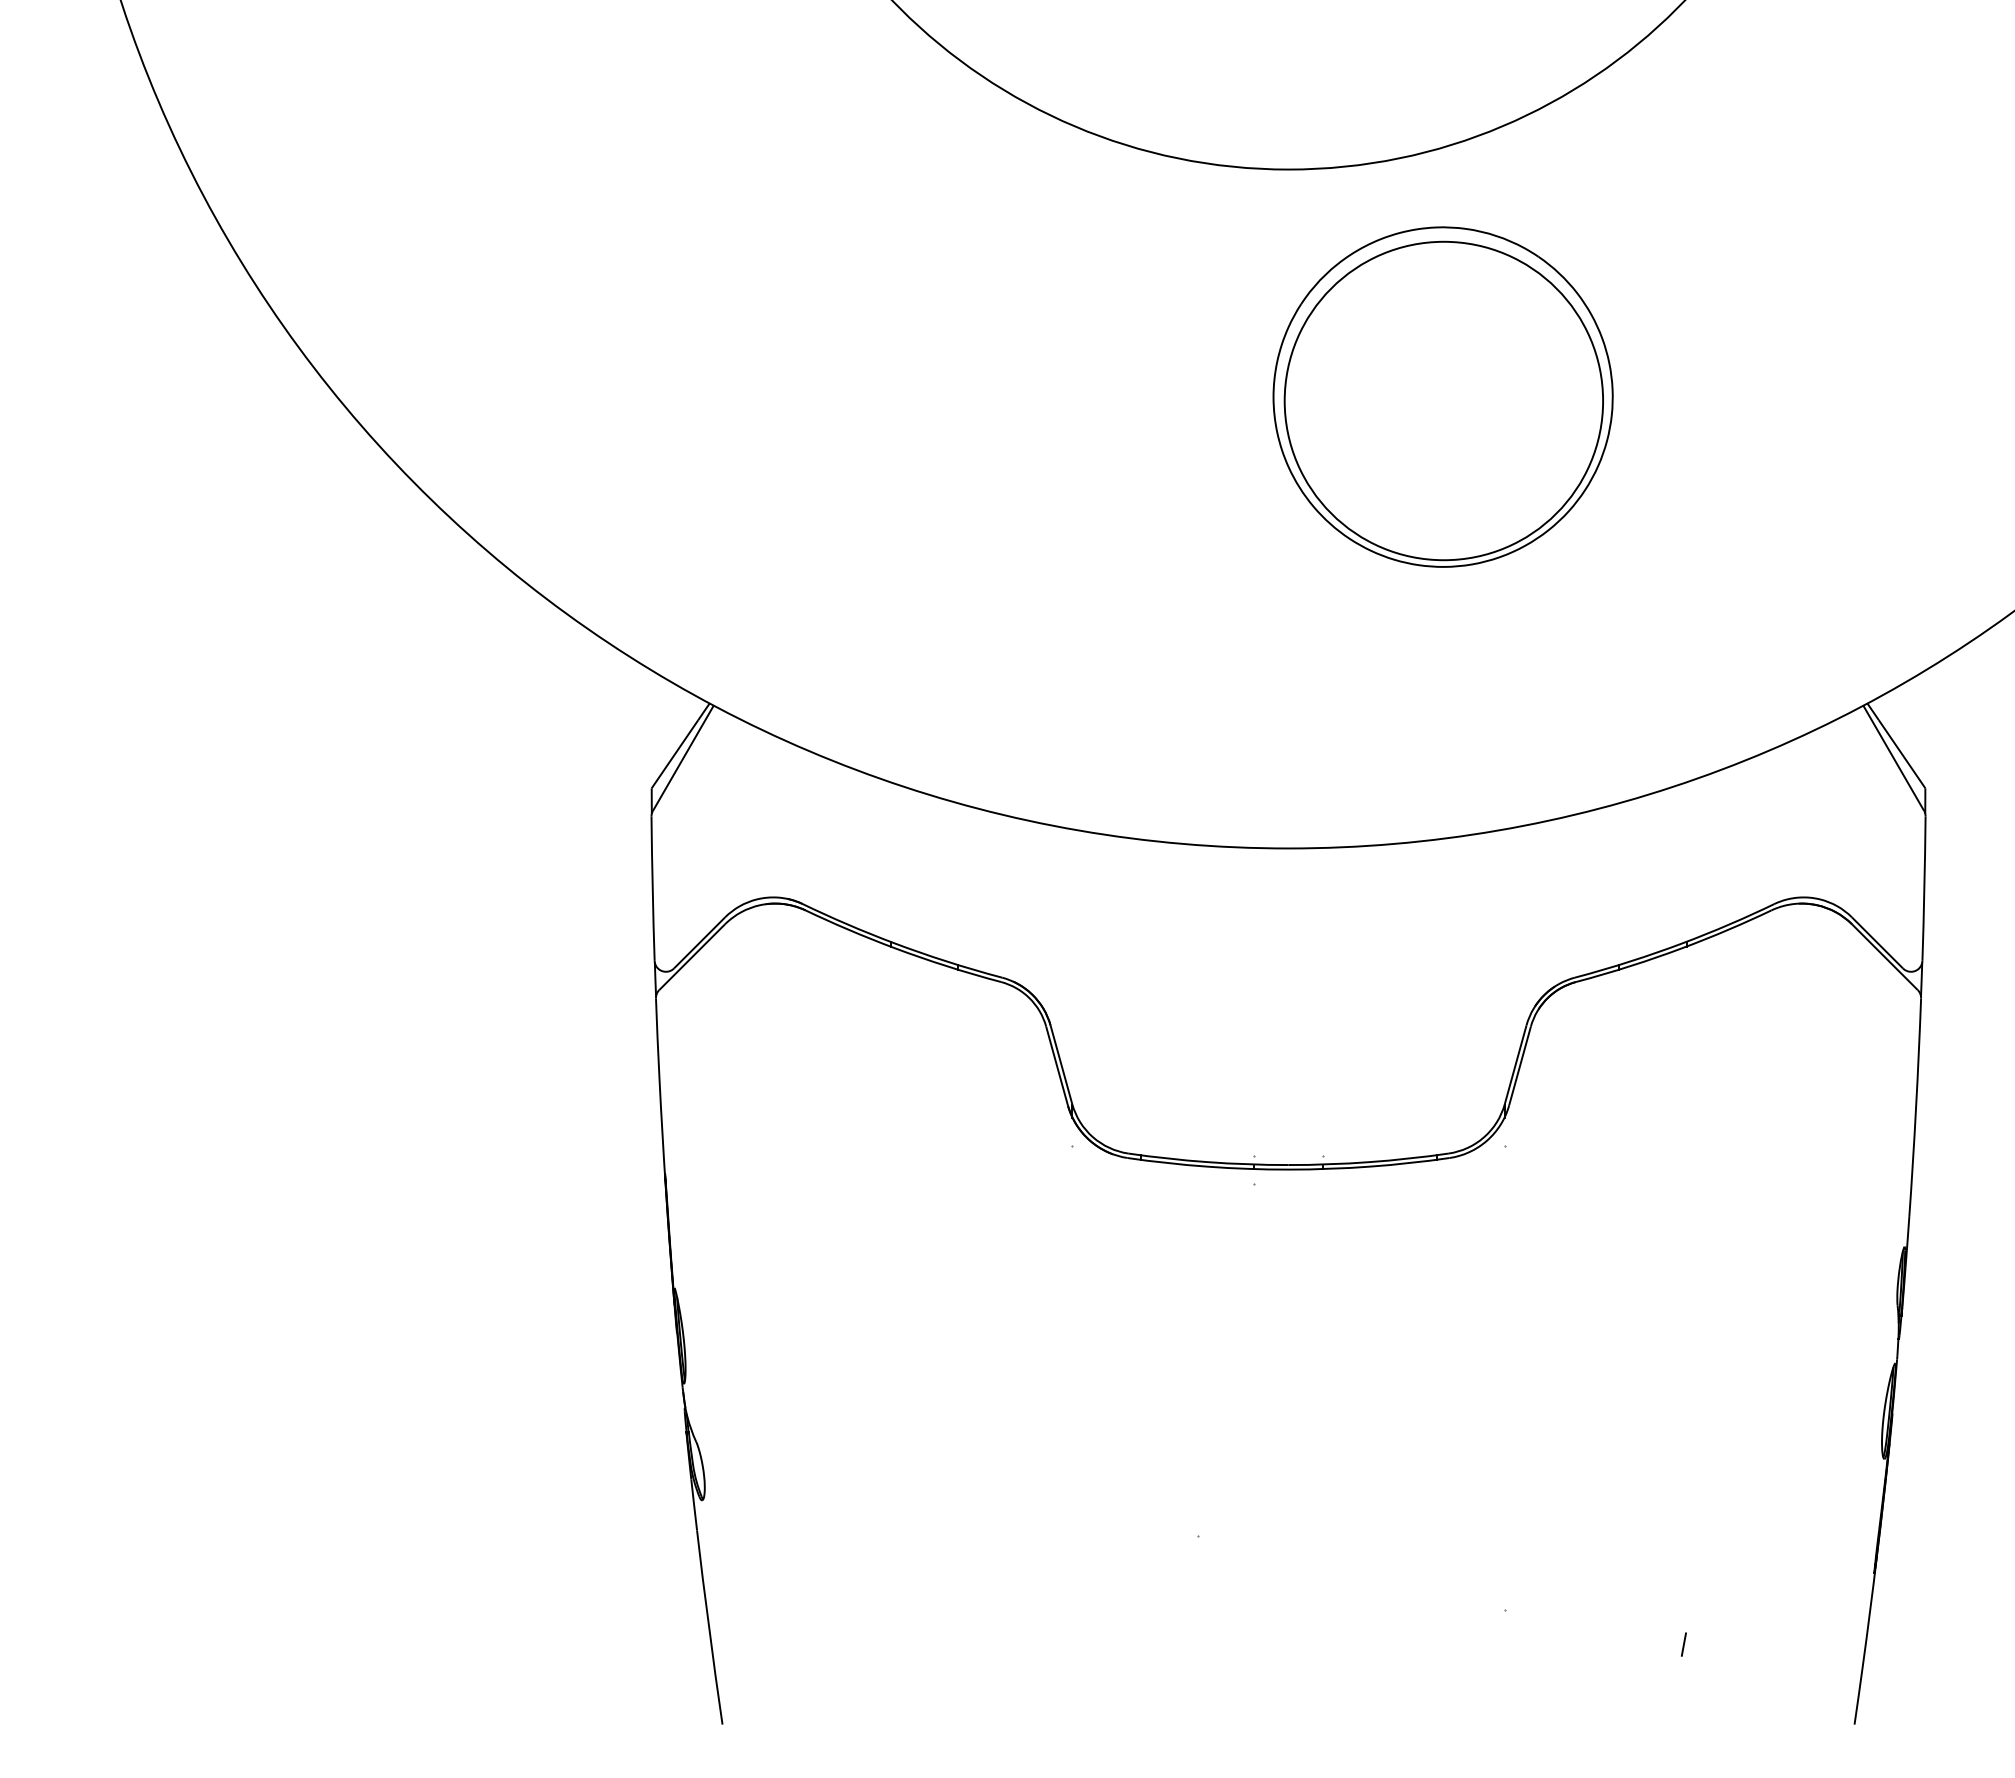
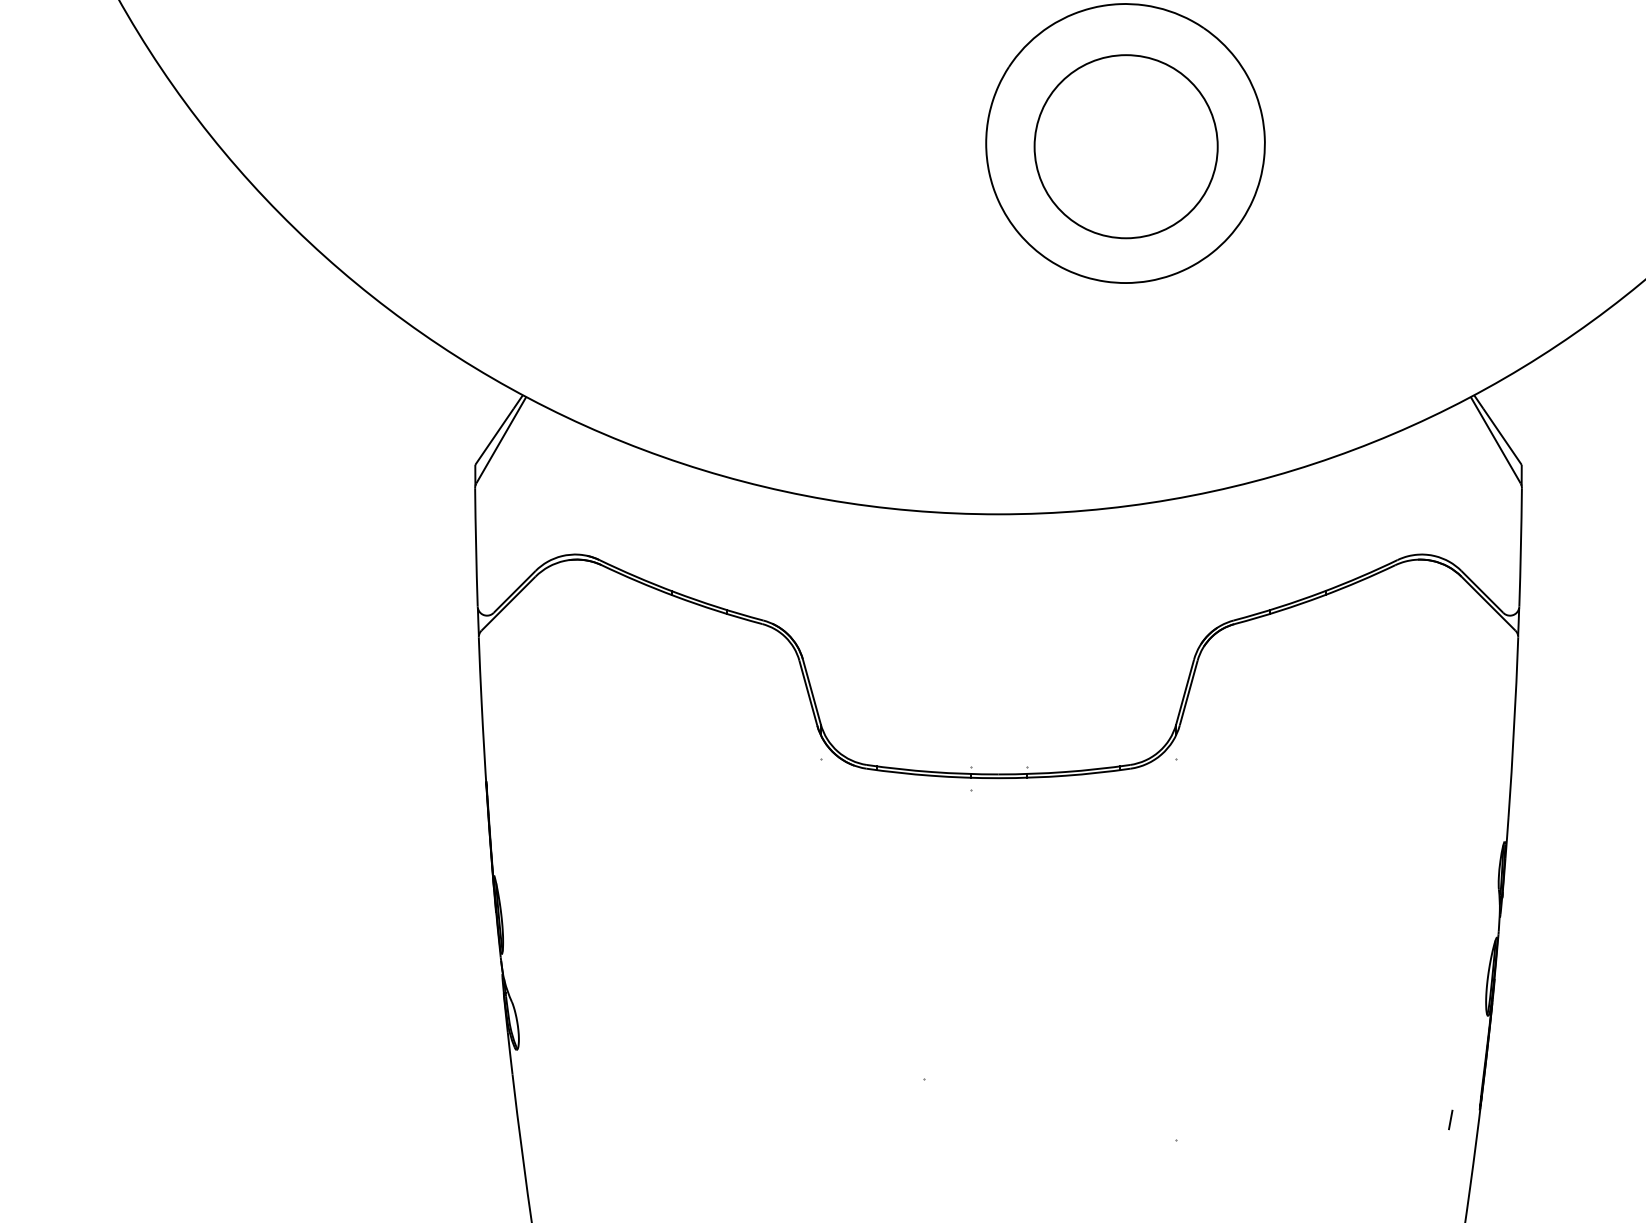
circle: (1443, 400) -> (1125, 146), size x0.7
line: (1683, 1644) -> (1450, 1119), moved

